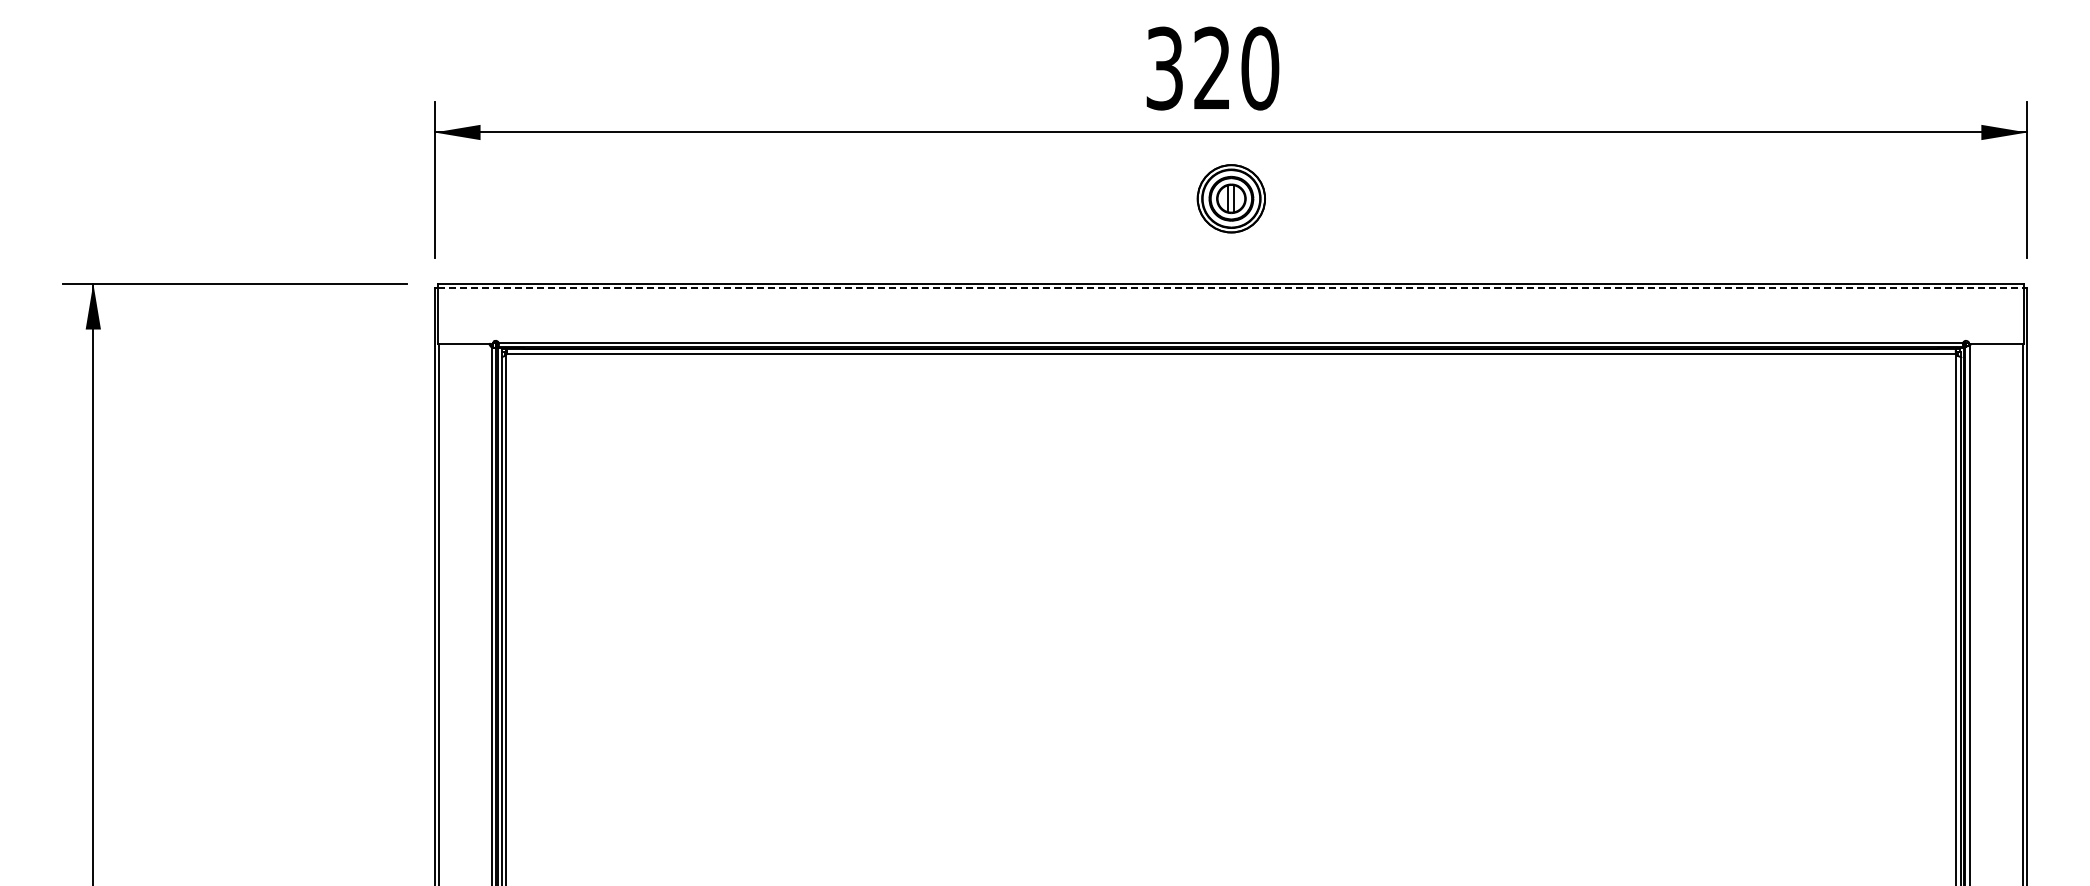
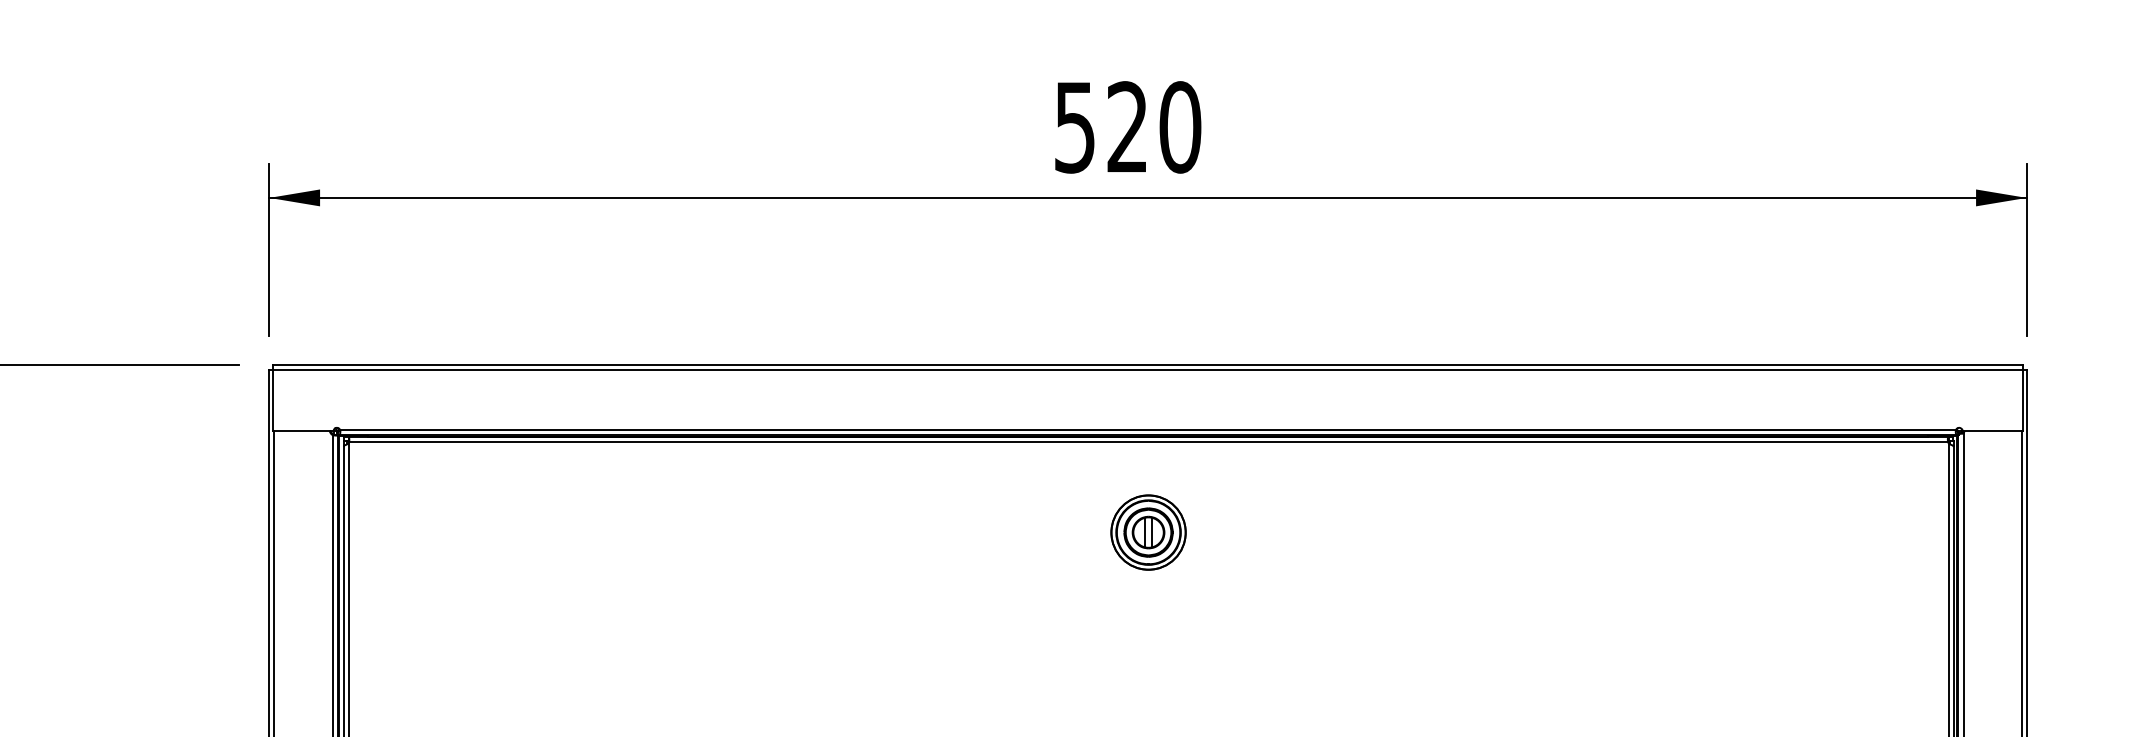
text: (1164, 68) -> (1074, 127), 320 -> 520
part: (1230, 198) -> (1147, 532), moved
line: (1231, 288) -> (1148, 370), dashed -> solid

